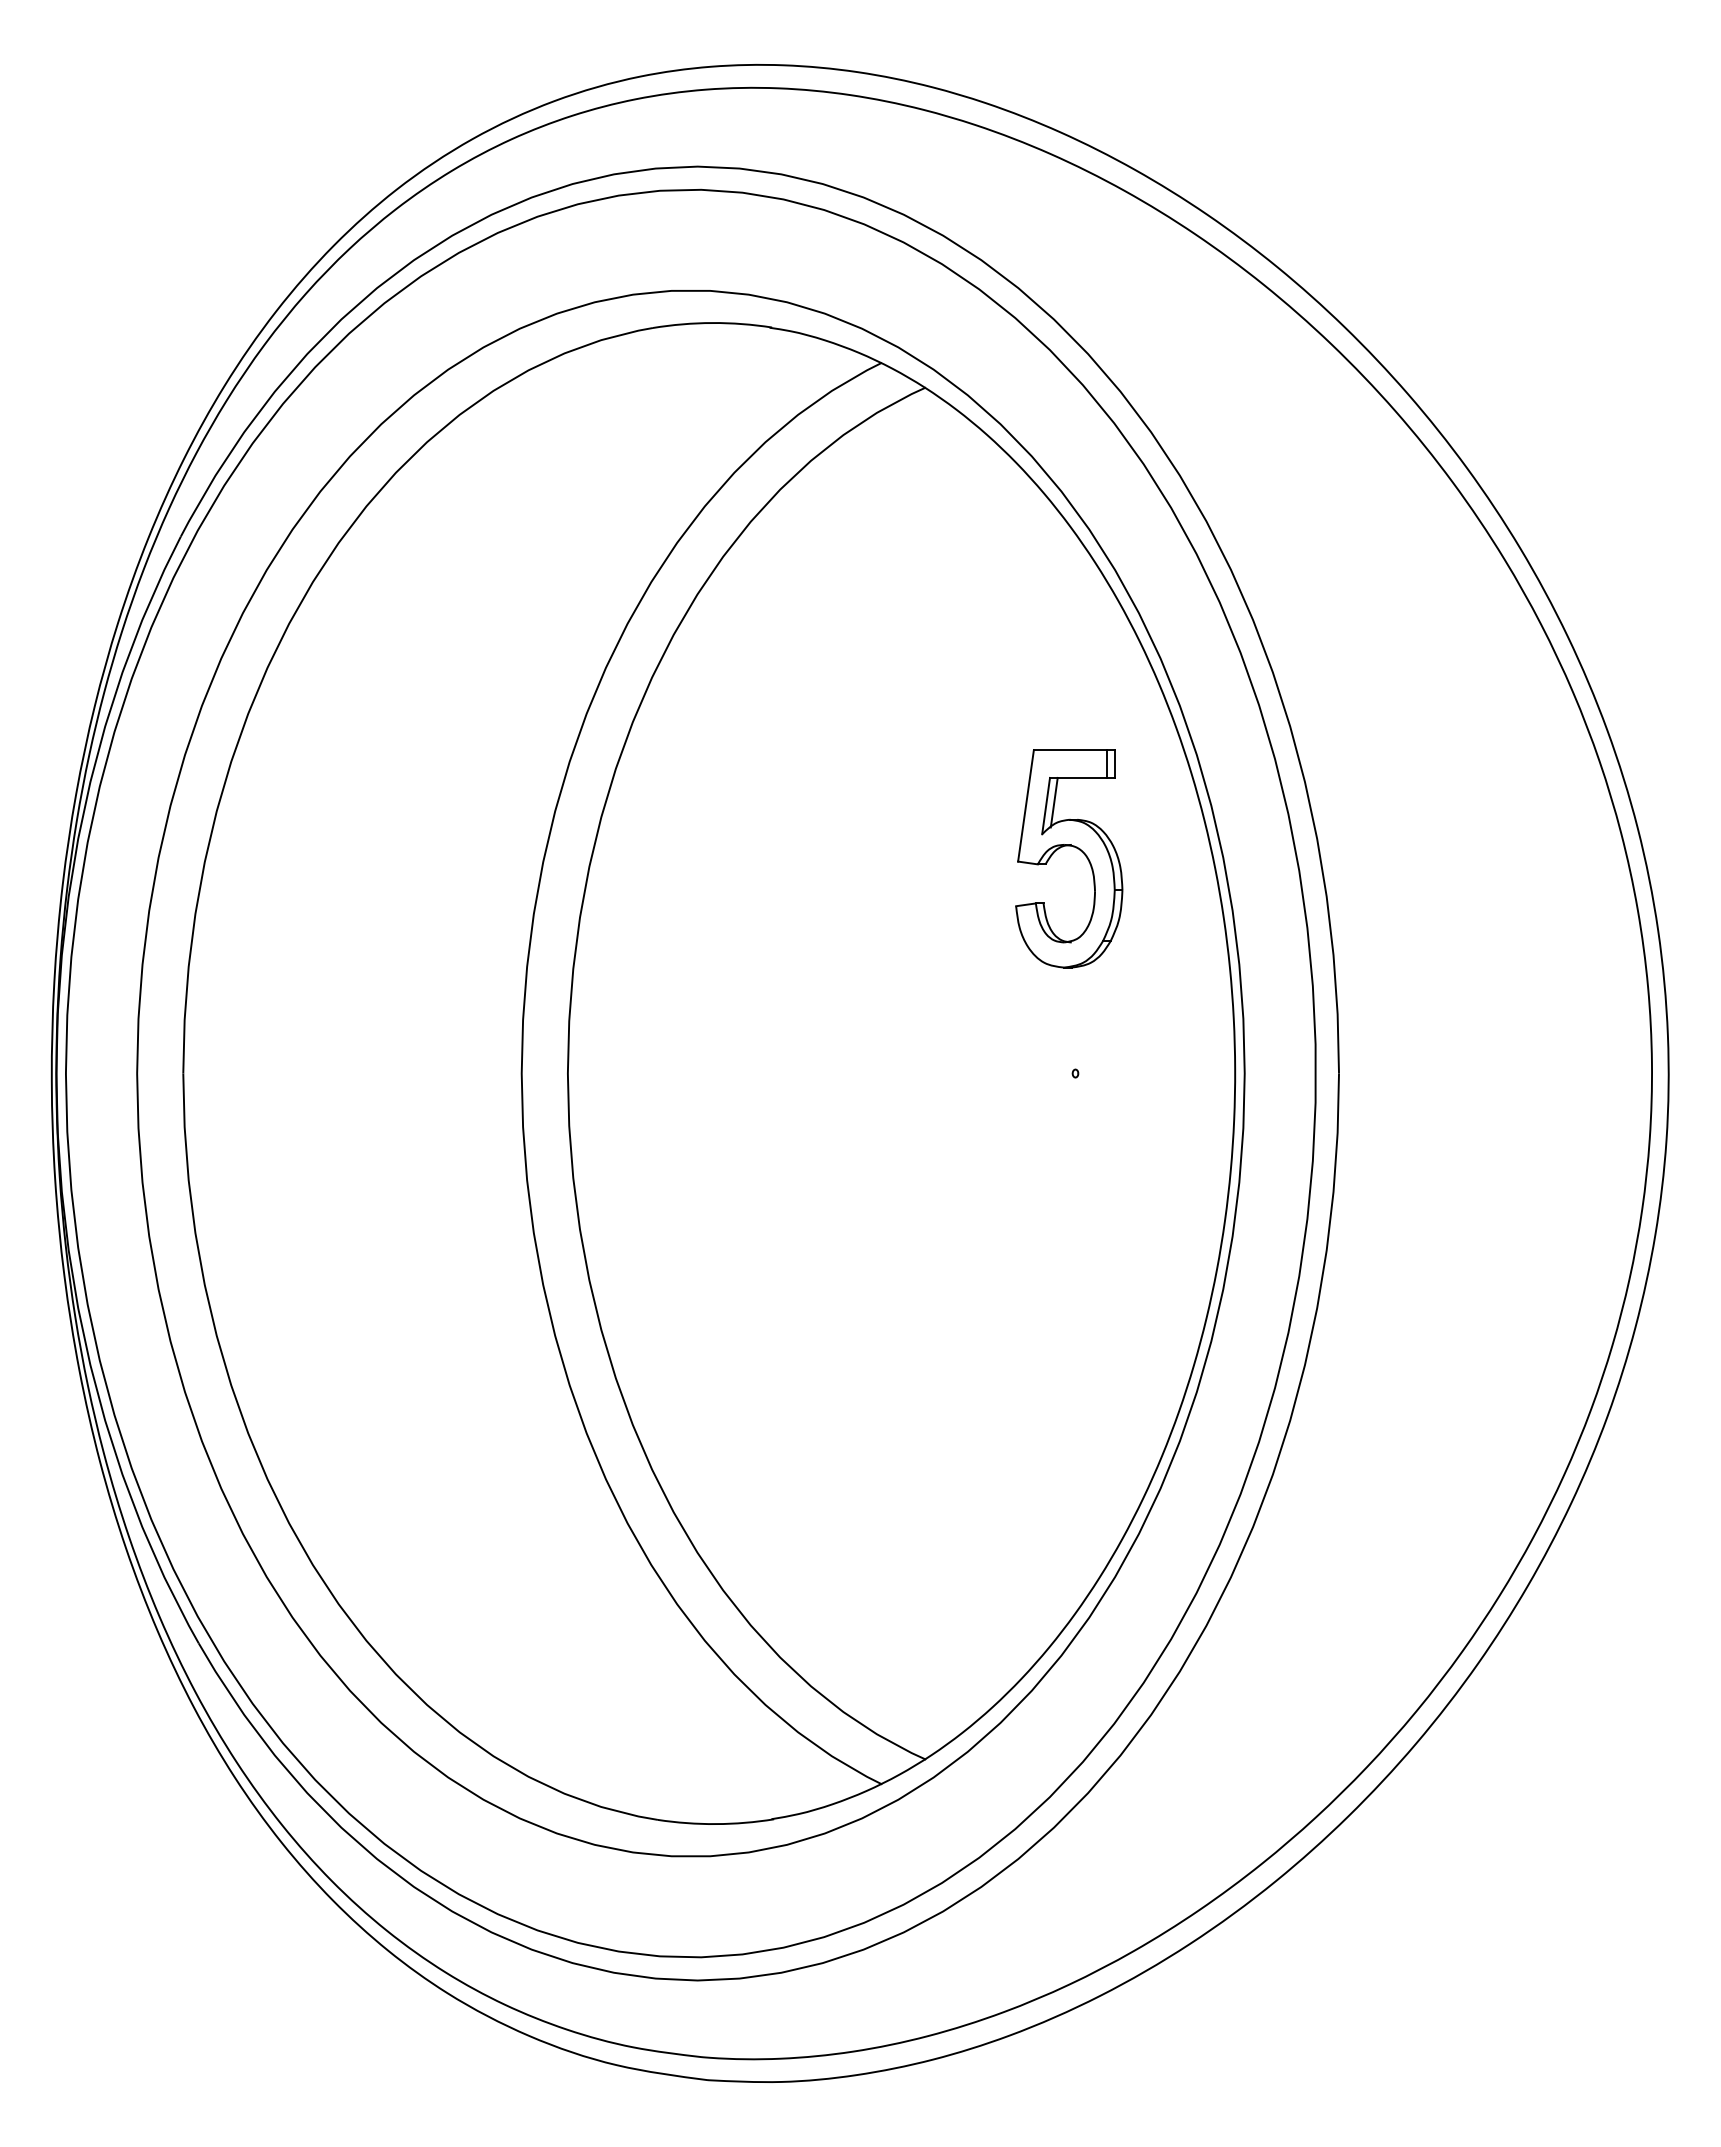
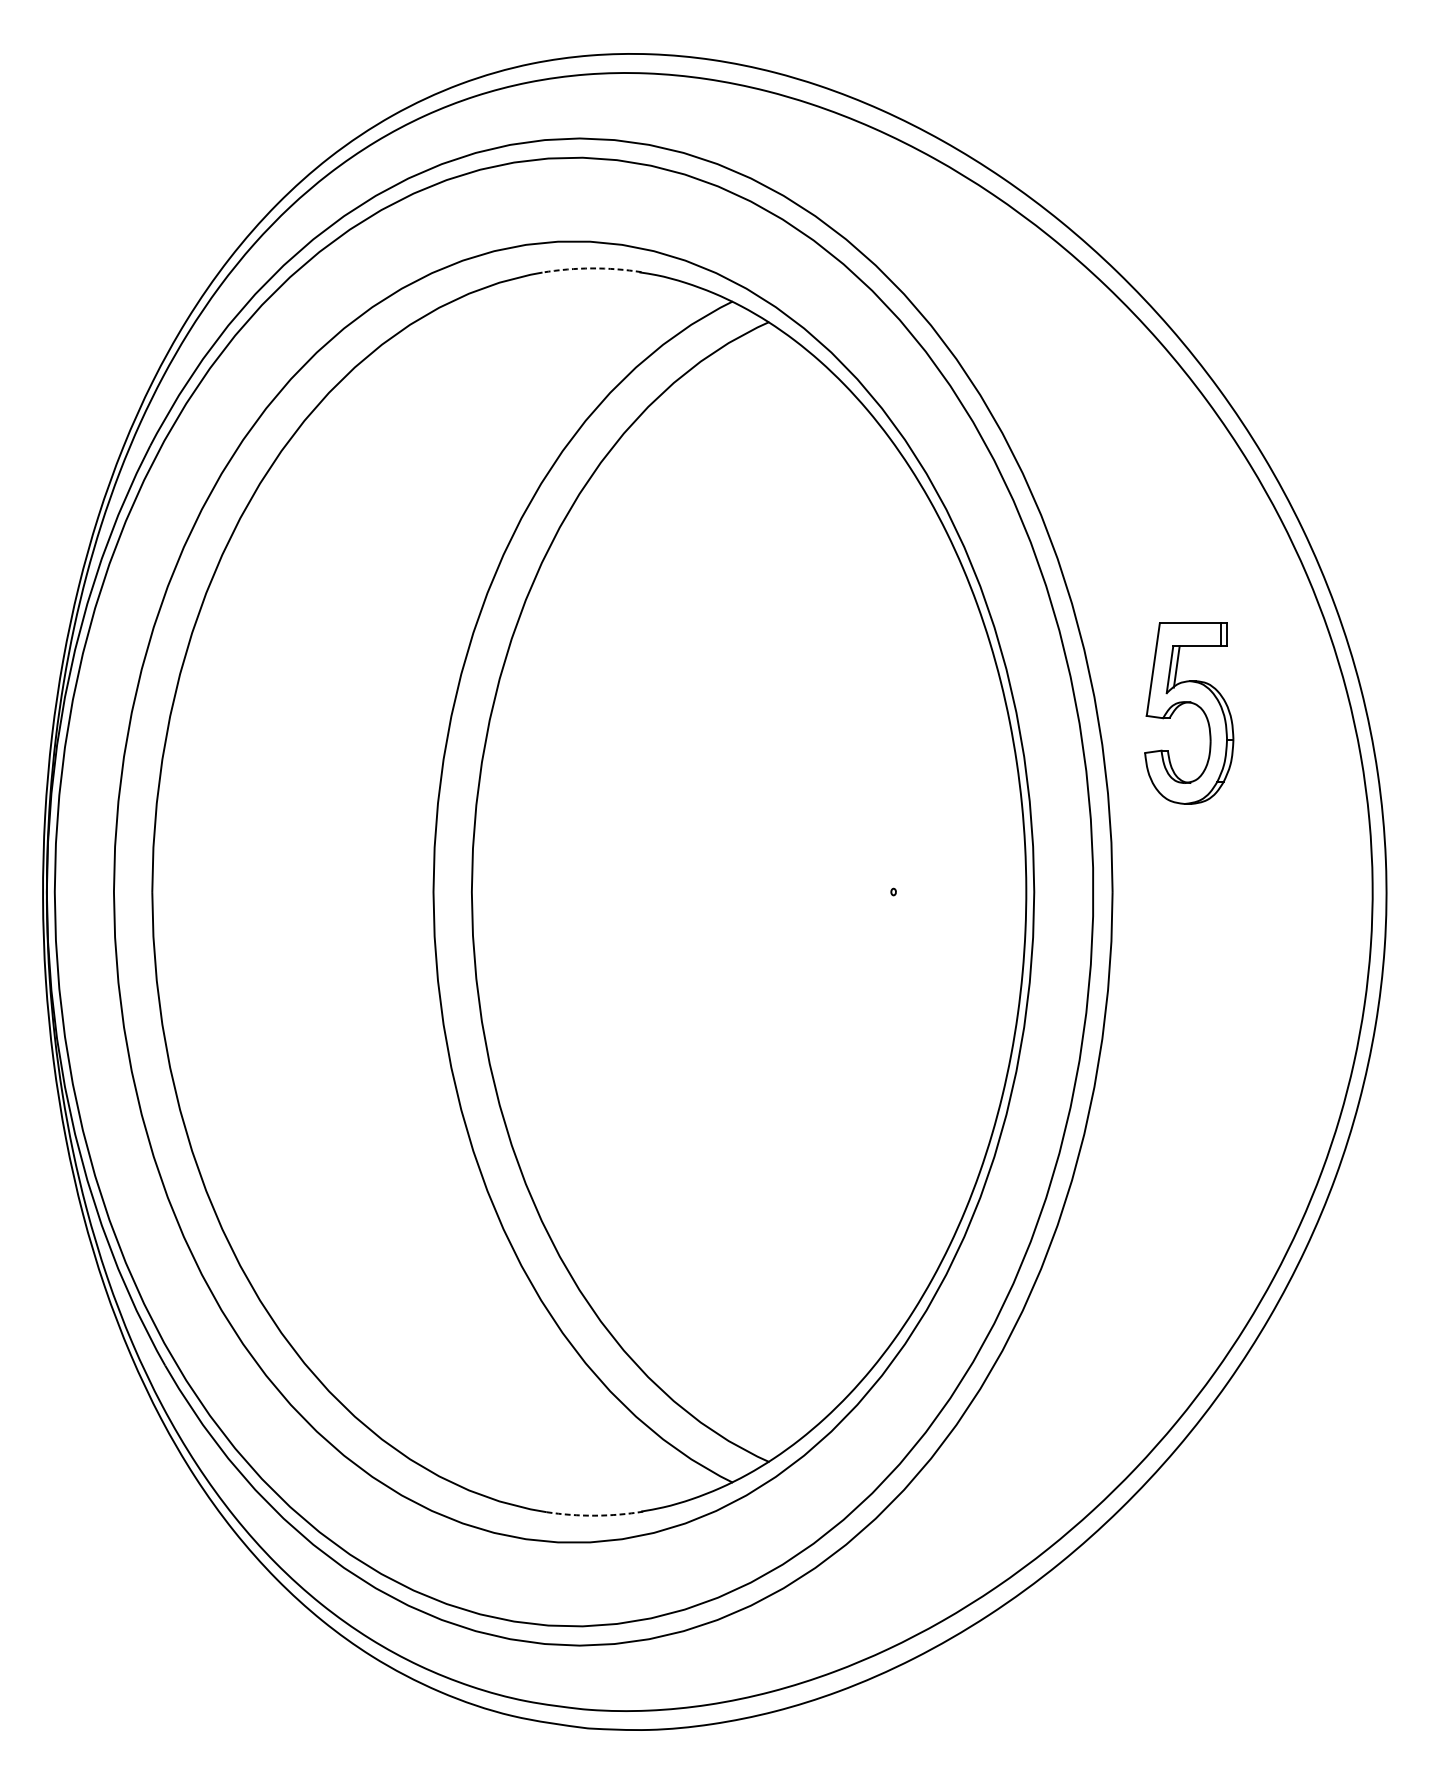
arc: (712, 323) -> (592, 268), solid -> dashed
part: (1073, 847) -> (1192, 704), moved
arc: (716, 1824) -> (595, 1516), solid -> dashed

